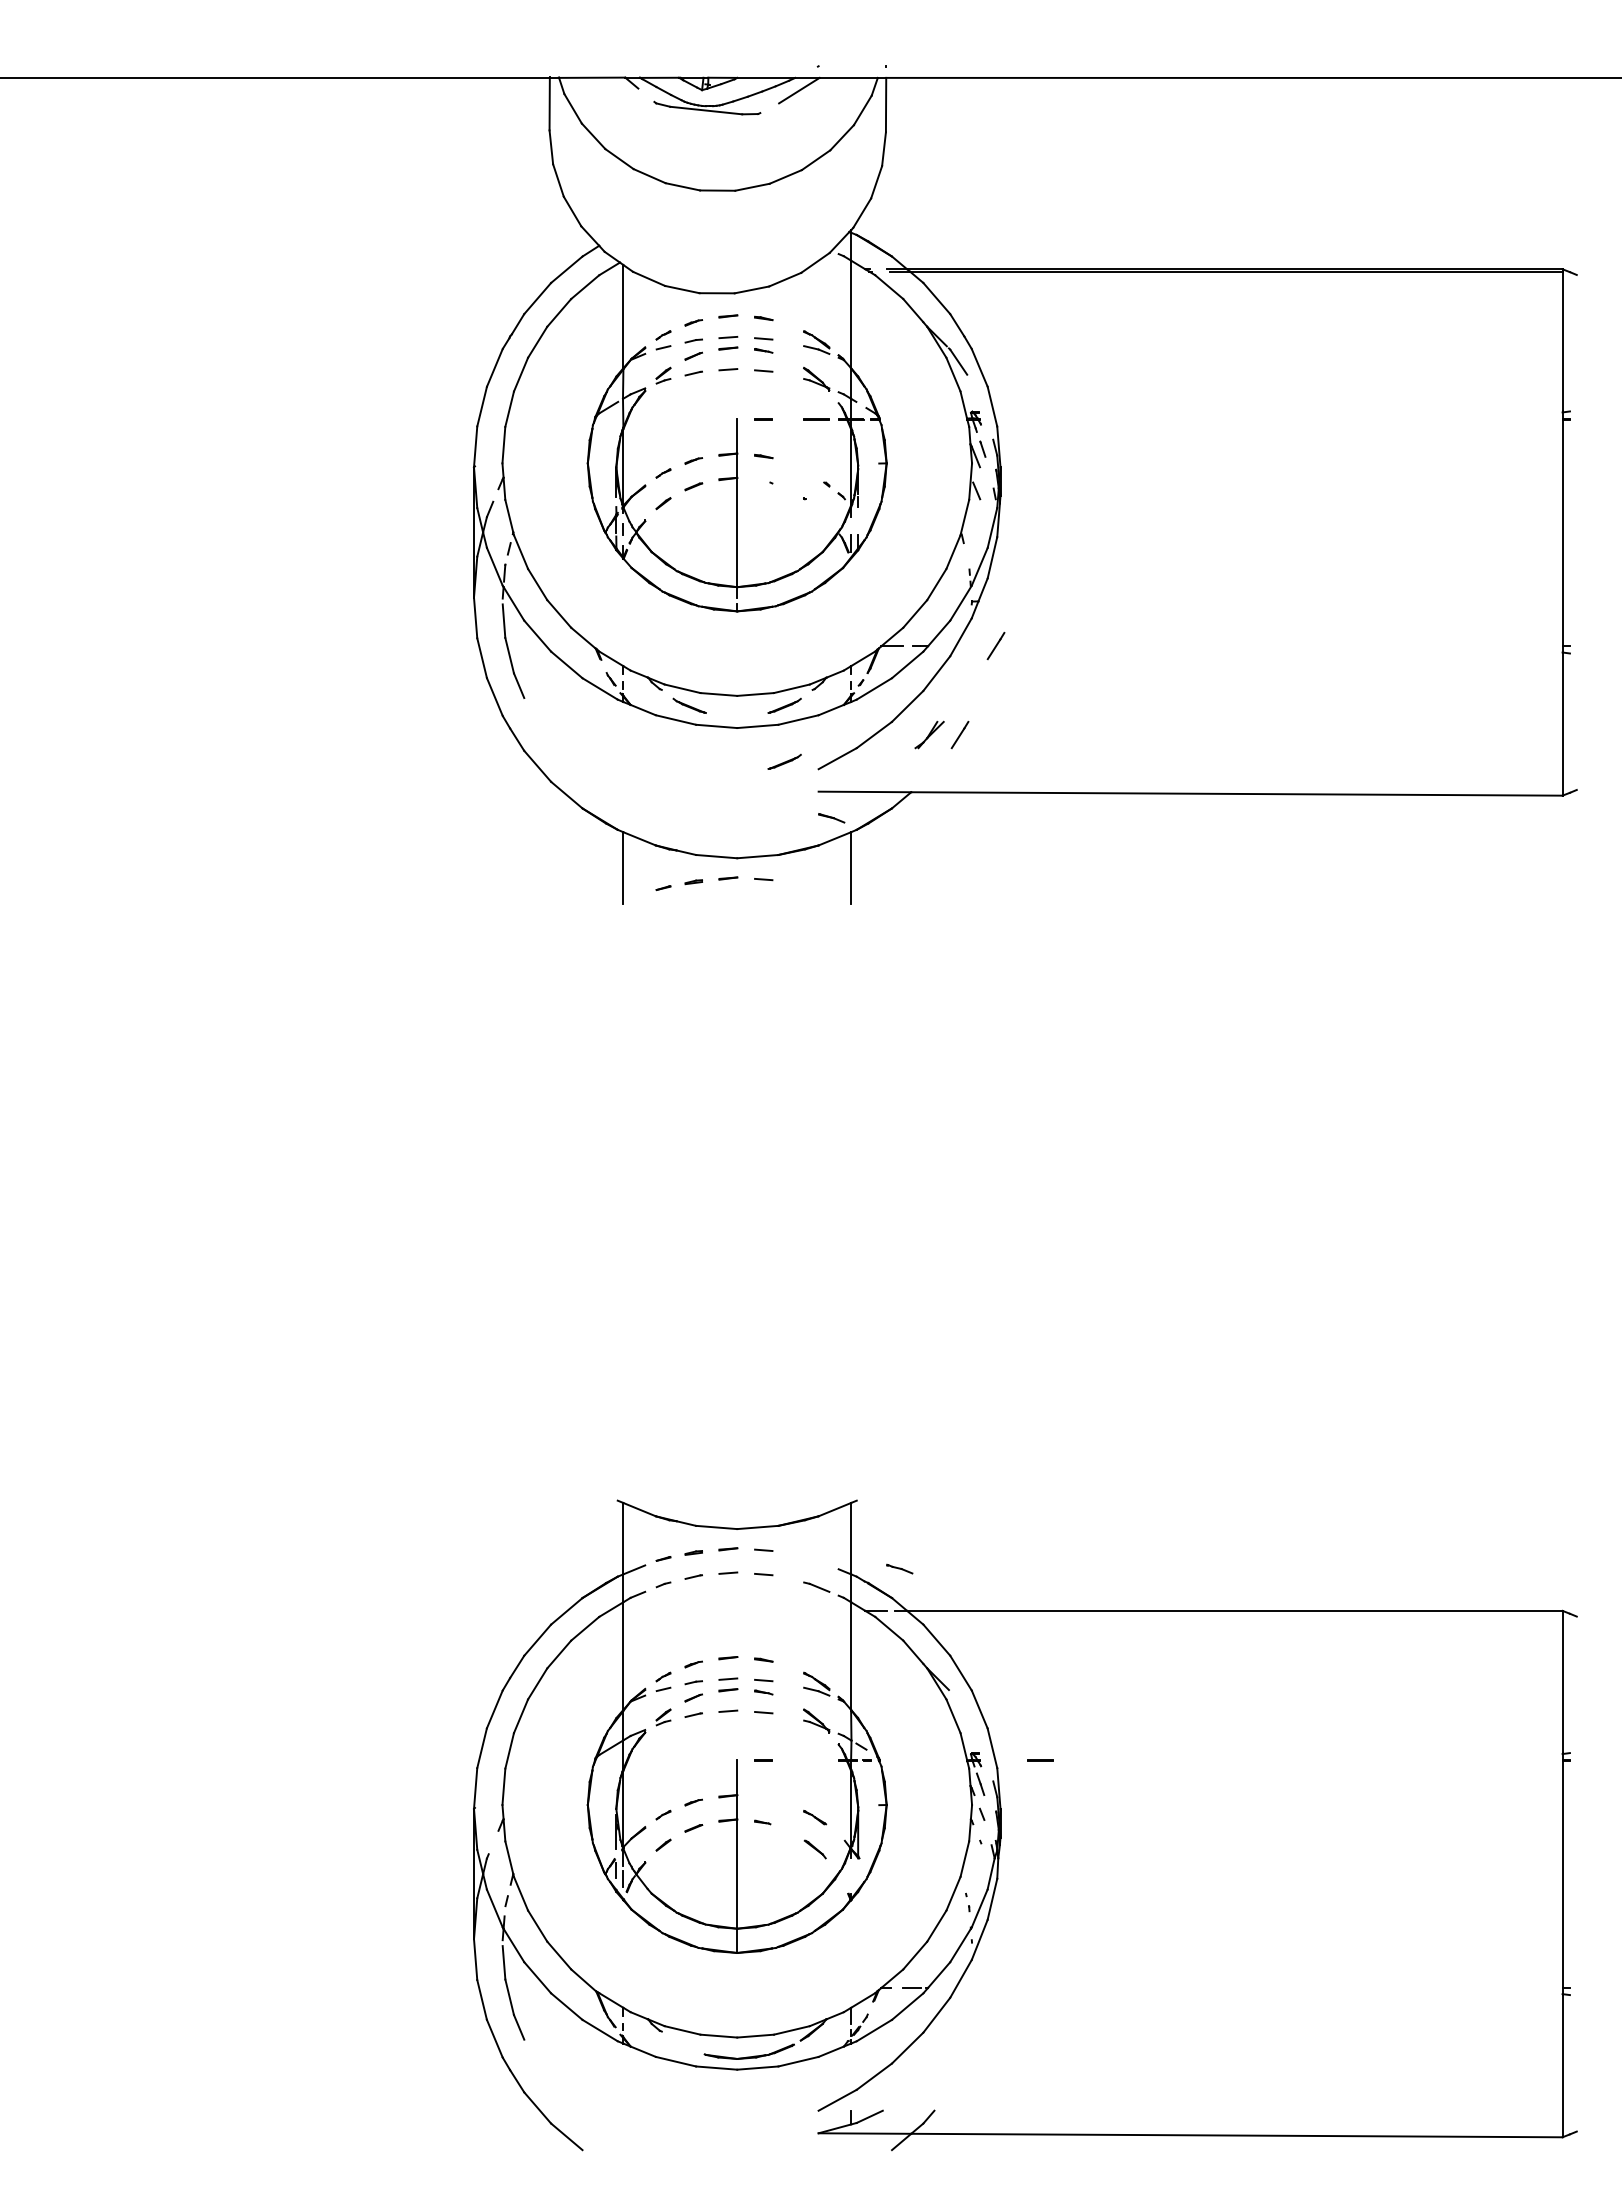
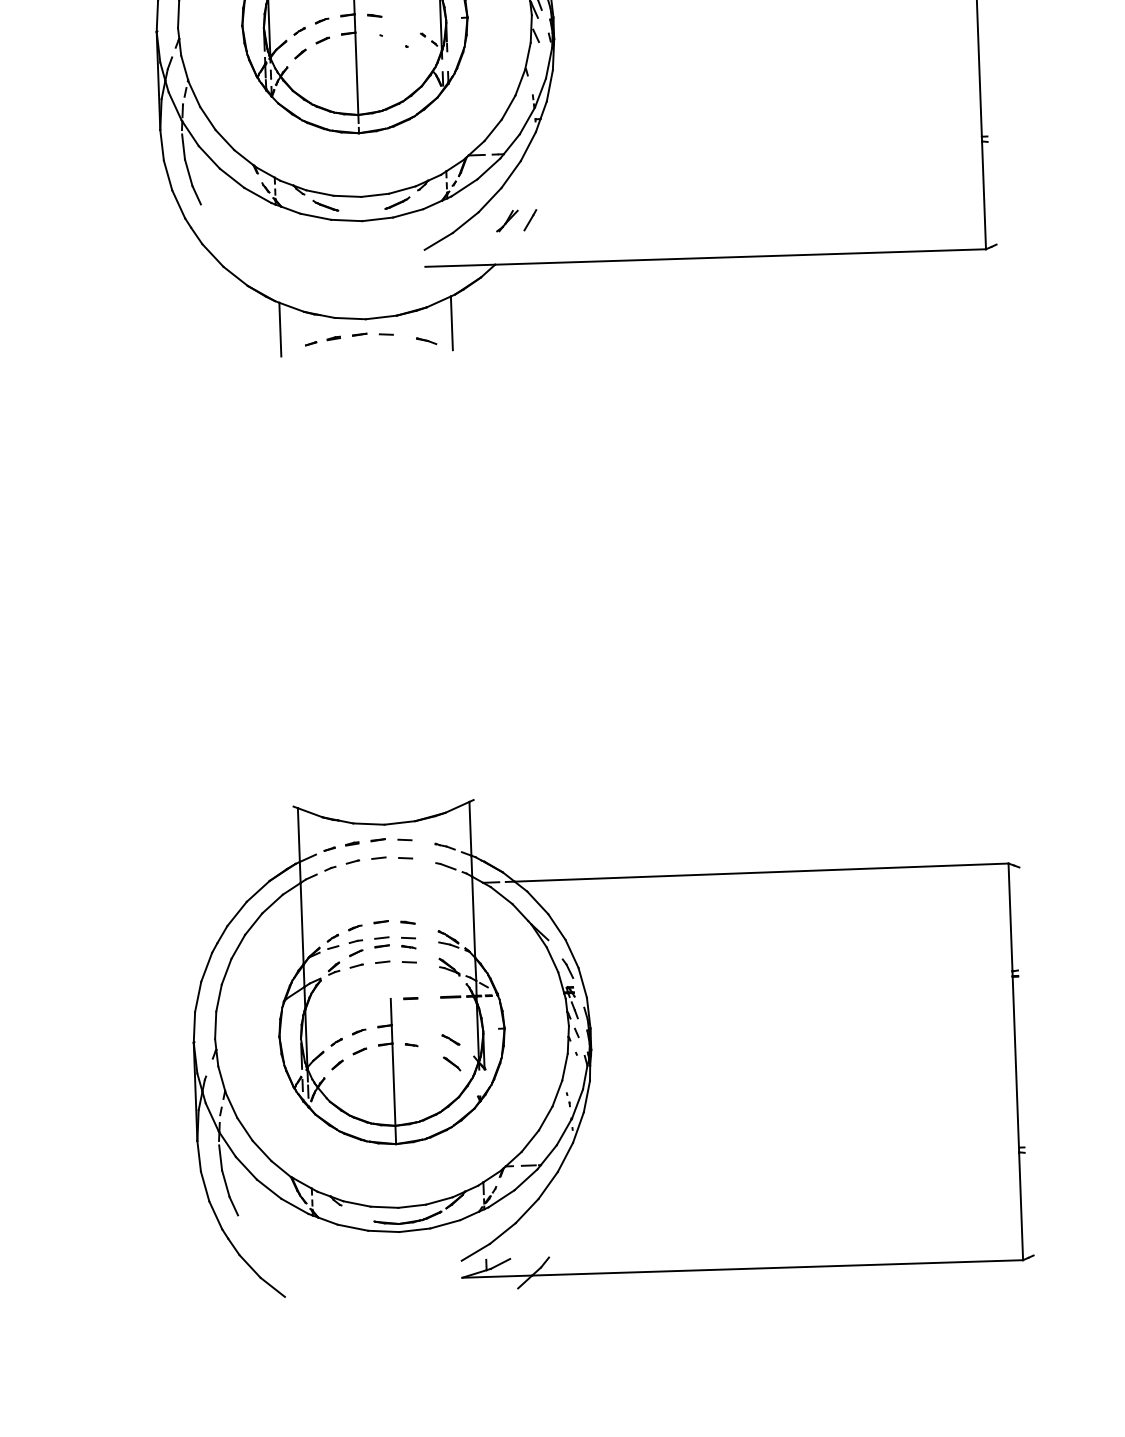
line: (995, 645) -> (554, 151), removed
part: (784, 761) -> (398, 245), removed
line: (831, 818) -> (426, 341), moved
line: (899, 1568) -> (444, 846), moved
line: (973, 1728) -> (567, 968), added
line: (1040, 1760) -> (450, 996), moved

